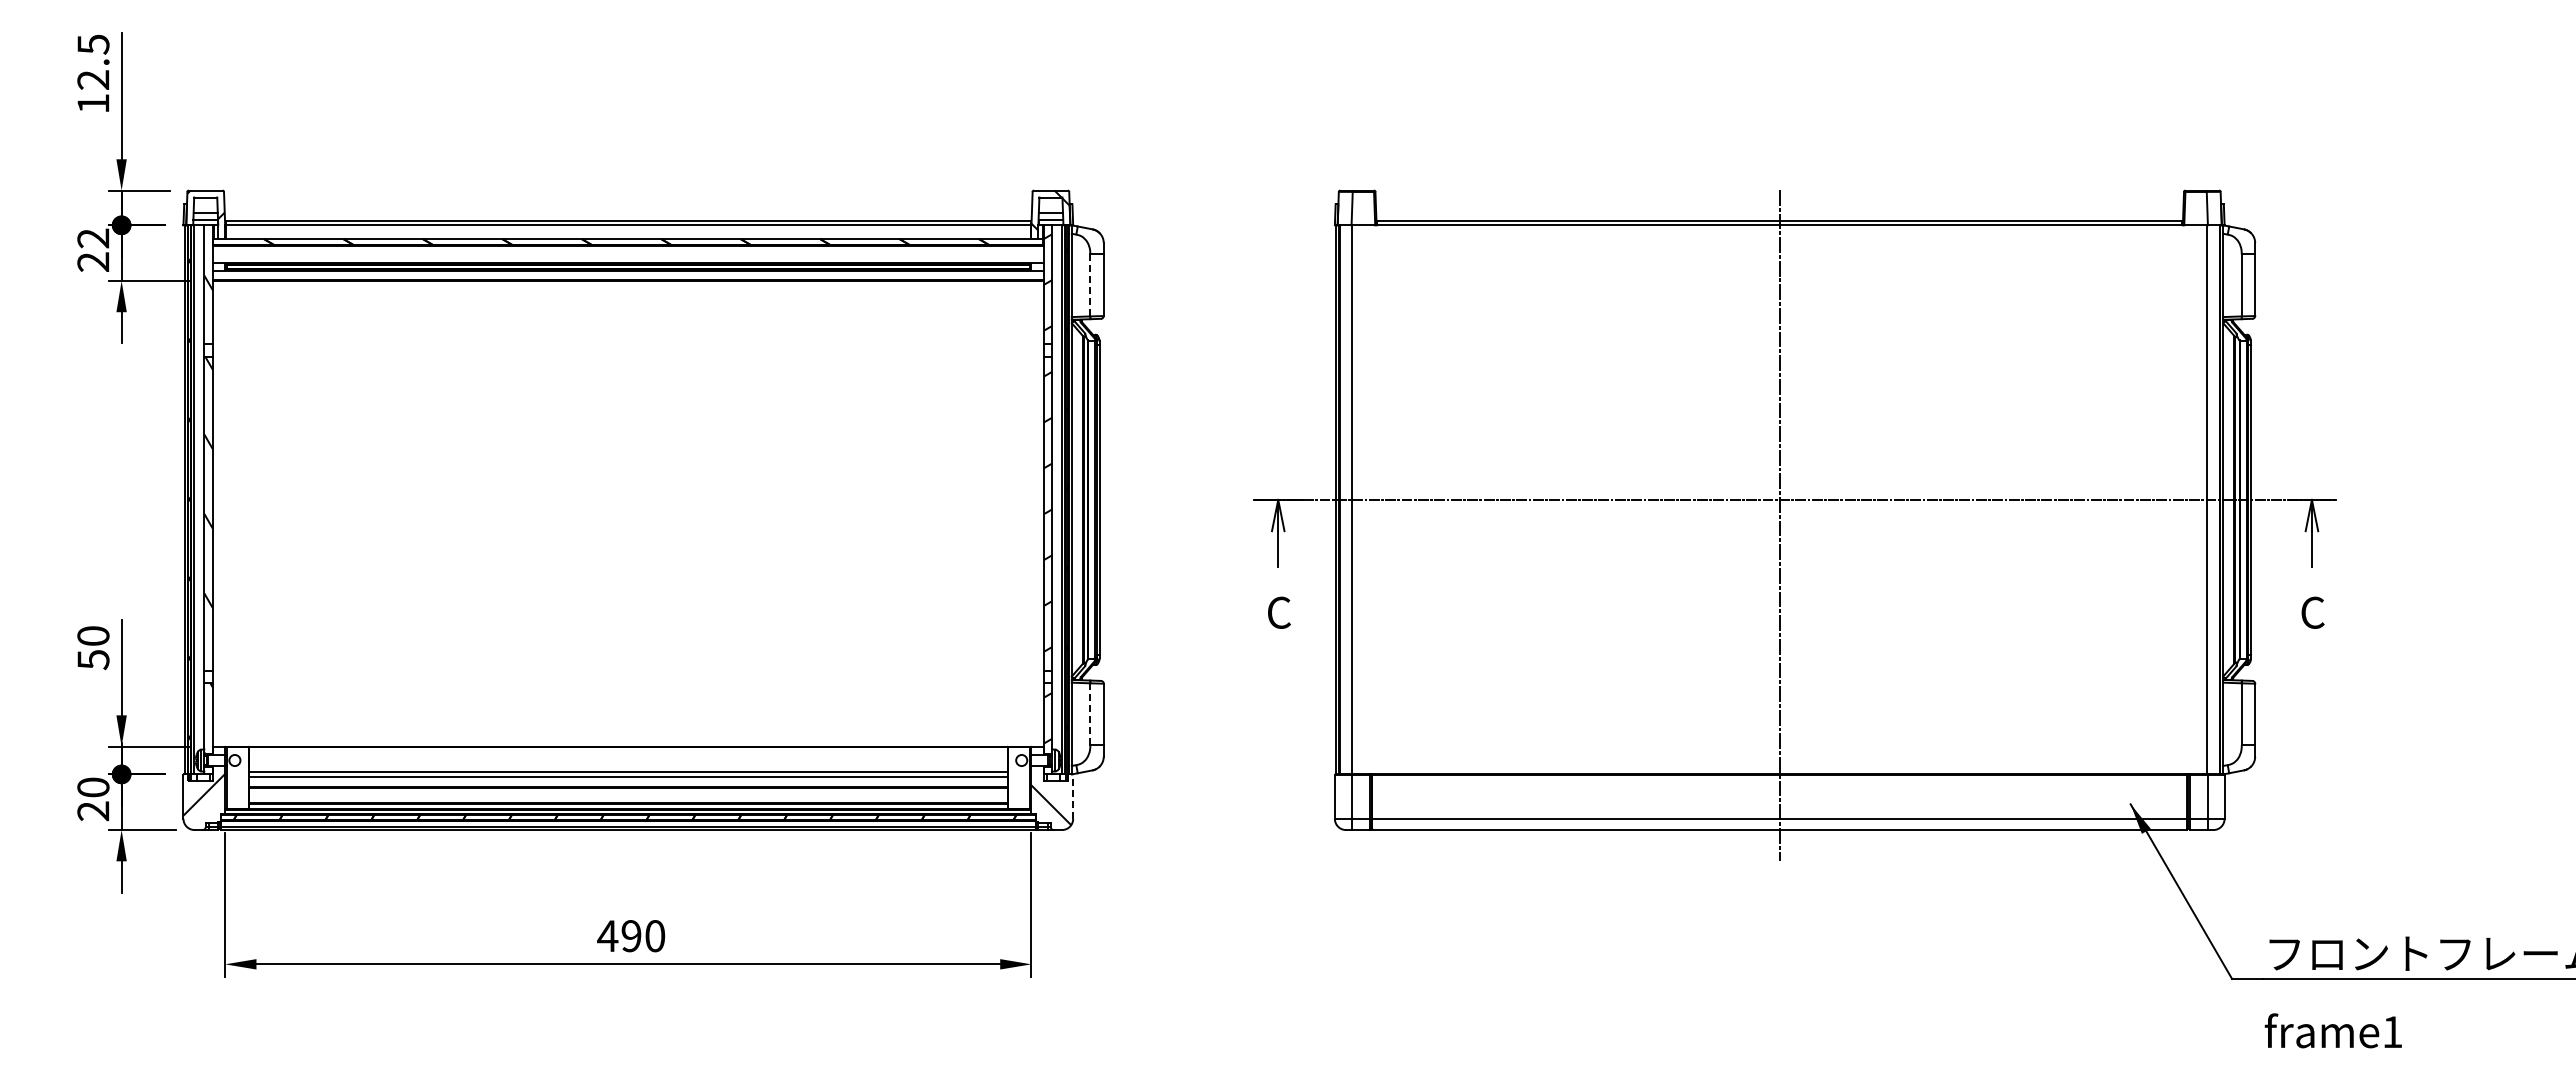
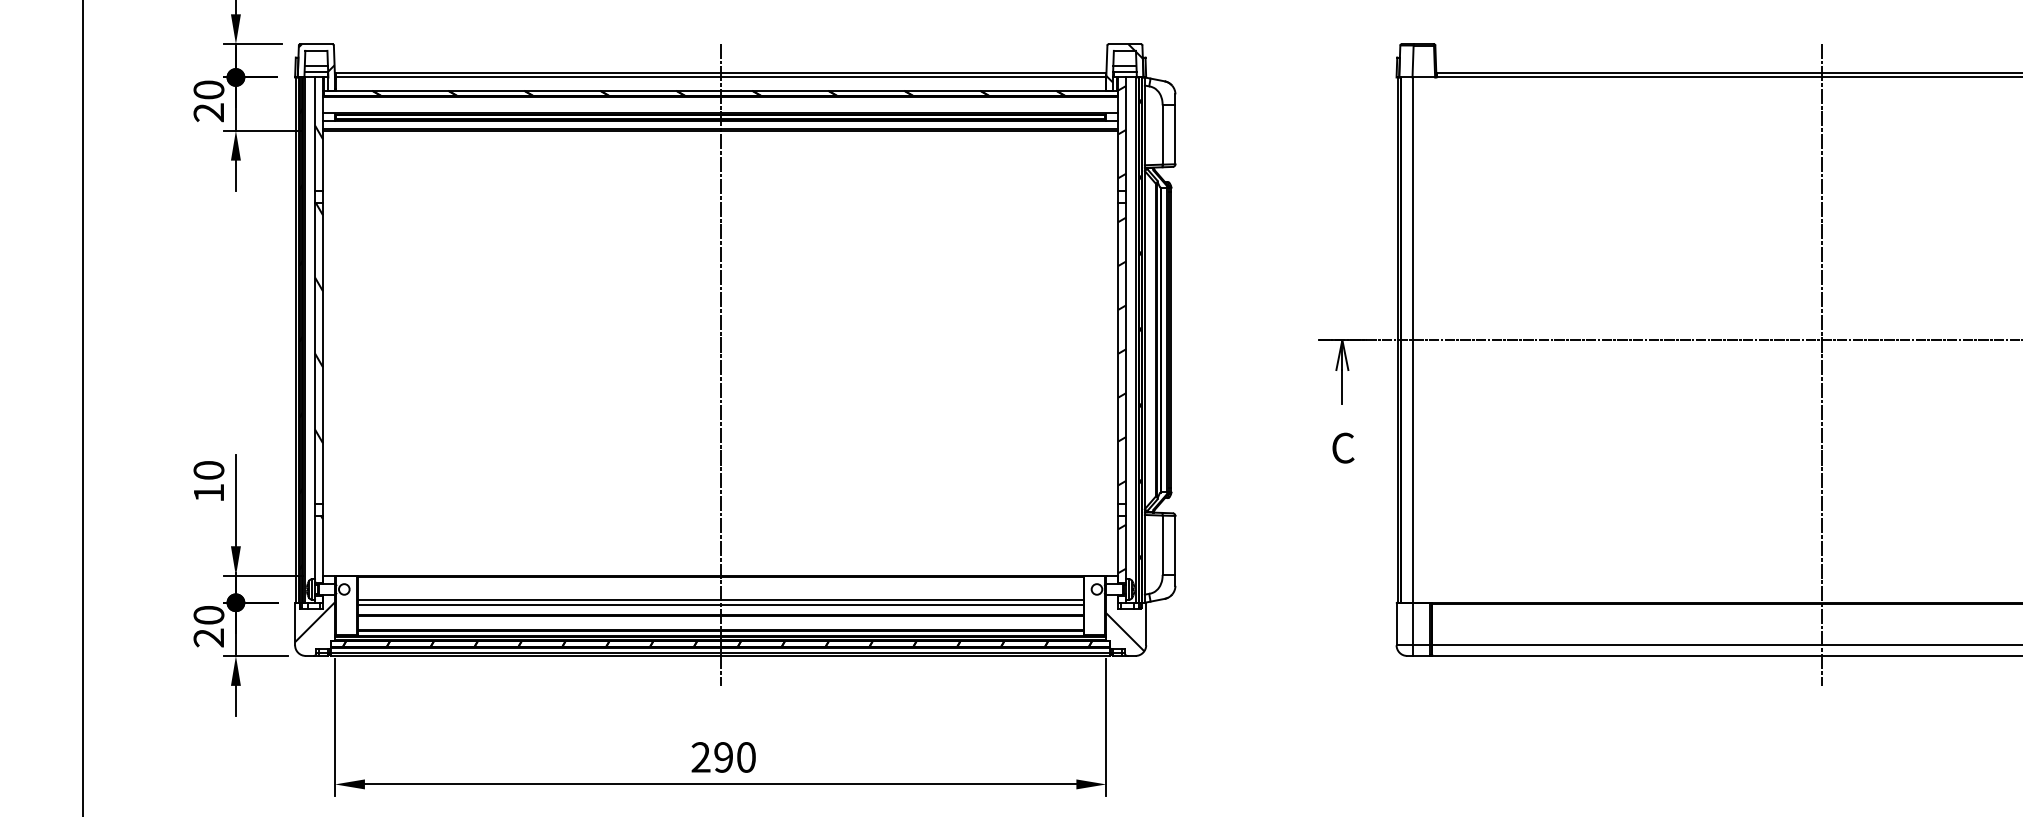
text: (93, 238) -> (209, 90), 22 -> 20
line: (1090, 285) -> (1162, 135), dashed -> solid
line: (628, 525) -> (720, 364), added
text: (93, 660) -> (209, 493), 50 -> 10
line: (1090, 714) -> (1162, 545), dashed -> solid
line: (1073, 797) -> (1146, 624), dashed -> solid
text: (607, 935) -> (700, 756), 490 -> 290

